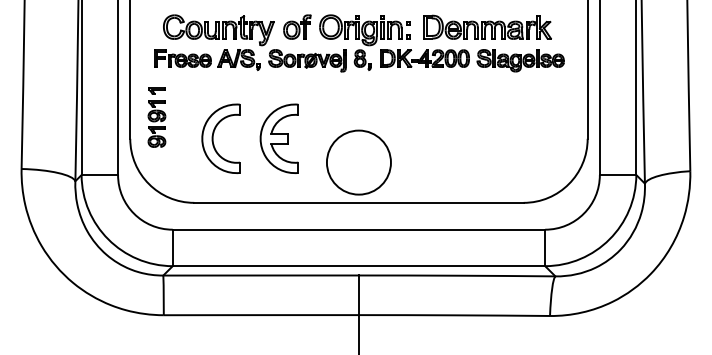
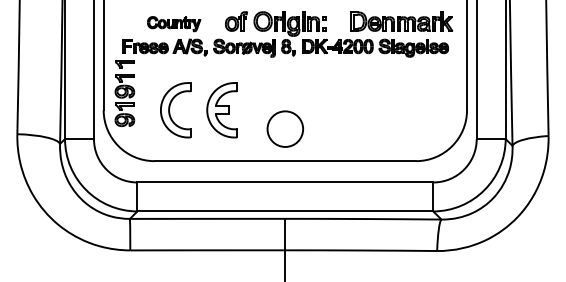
part: (487, 26) -> (401, 21), moved
part: (218, 30) -> (173, 24), size x0.6
part: (156, 117) -> (124, 93), size x1.4
circle: (358, 162) -> (284, 129), size x0.7

